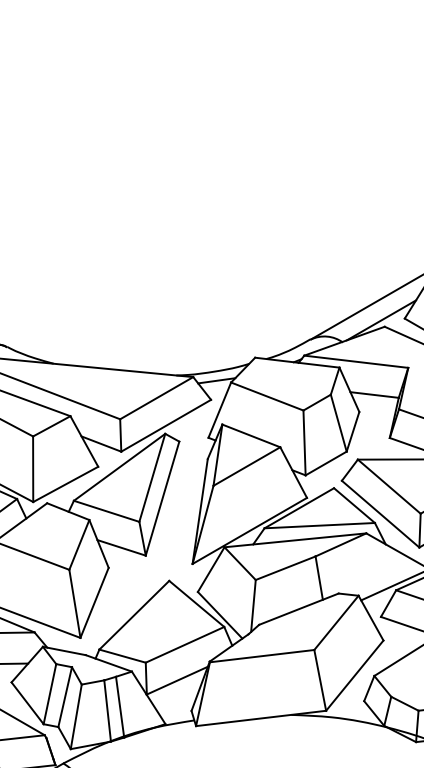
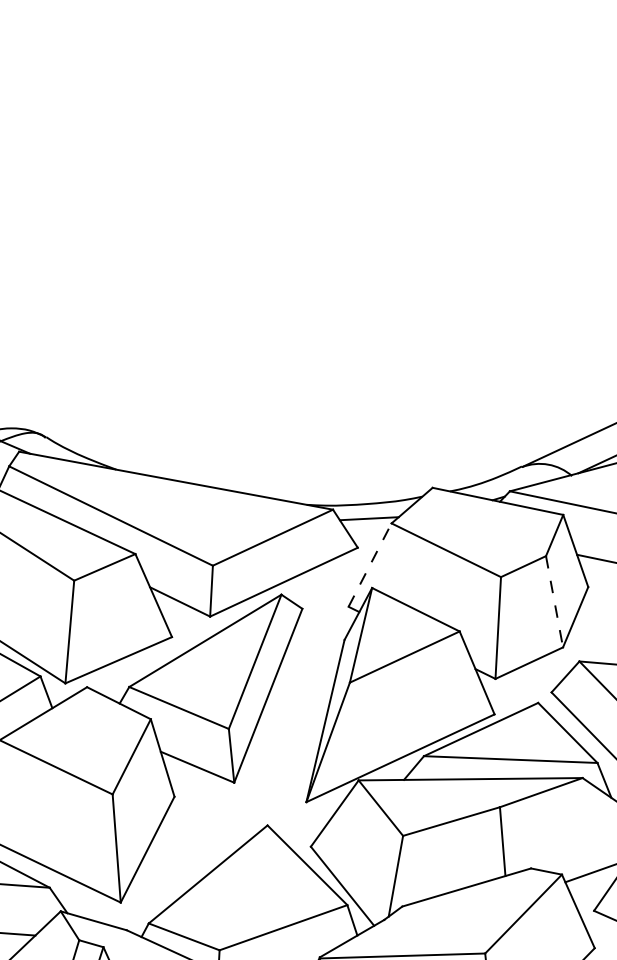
line: (219, 410) -> (369, 565), solid -> dashed
line: (338, 423) -> (554, 602), solid -> dashed

